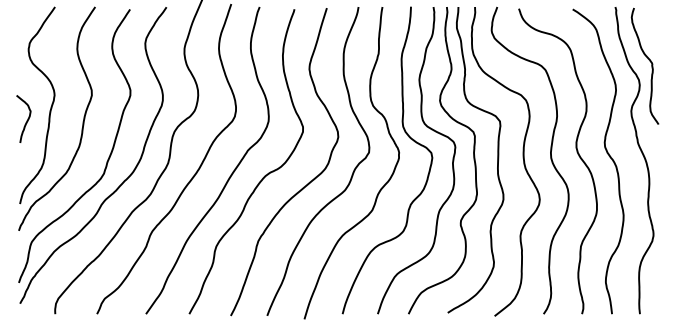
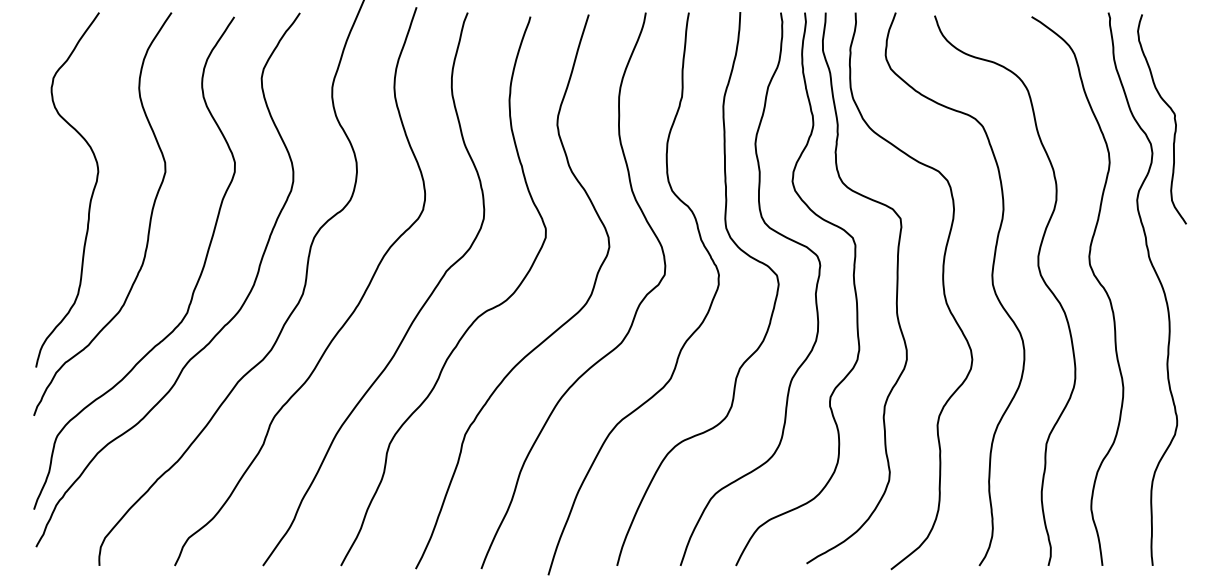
curve: (26, 120) -> (47, 217), removed

